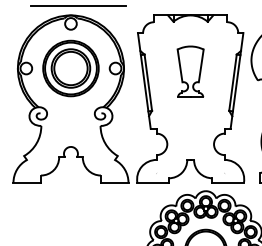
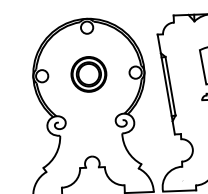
line: (78, 6) -> (94, 9), removed
part: (70, 68) -> (88, 74), size x0.6

